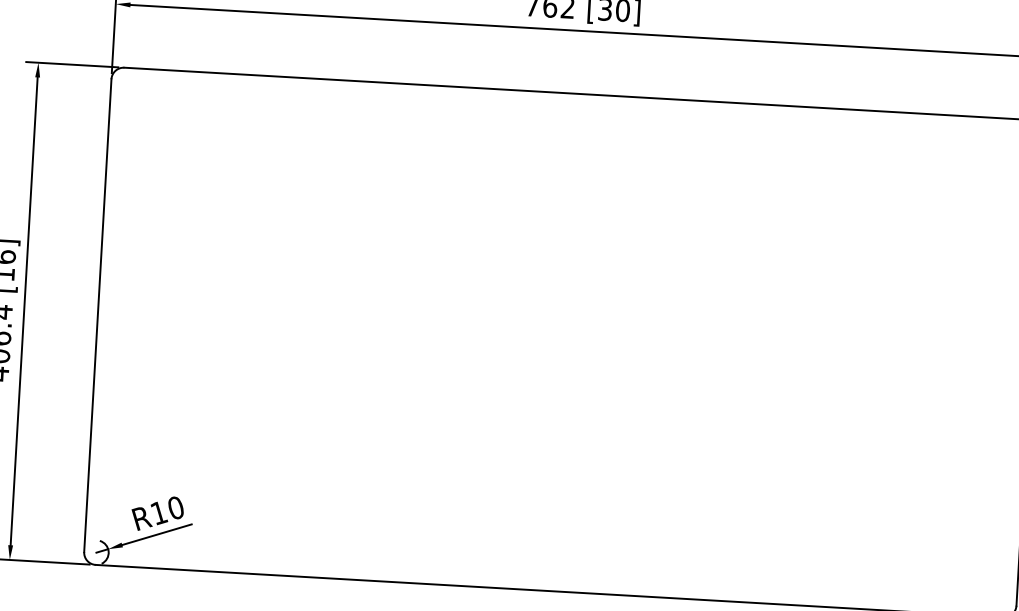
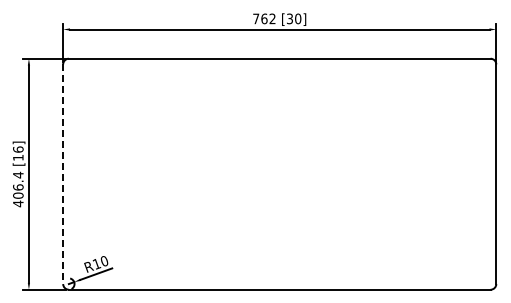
line: (98, 316) -> (63, 174), solid -> dashed

